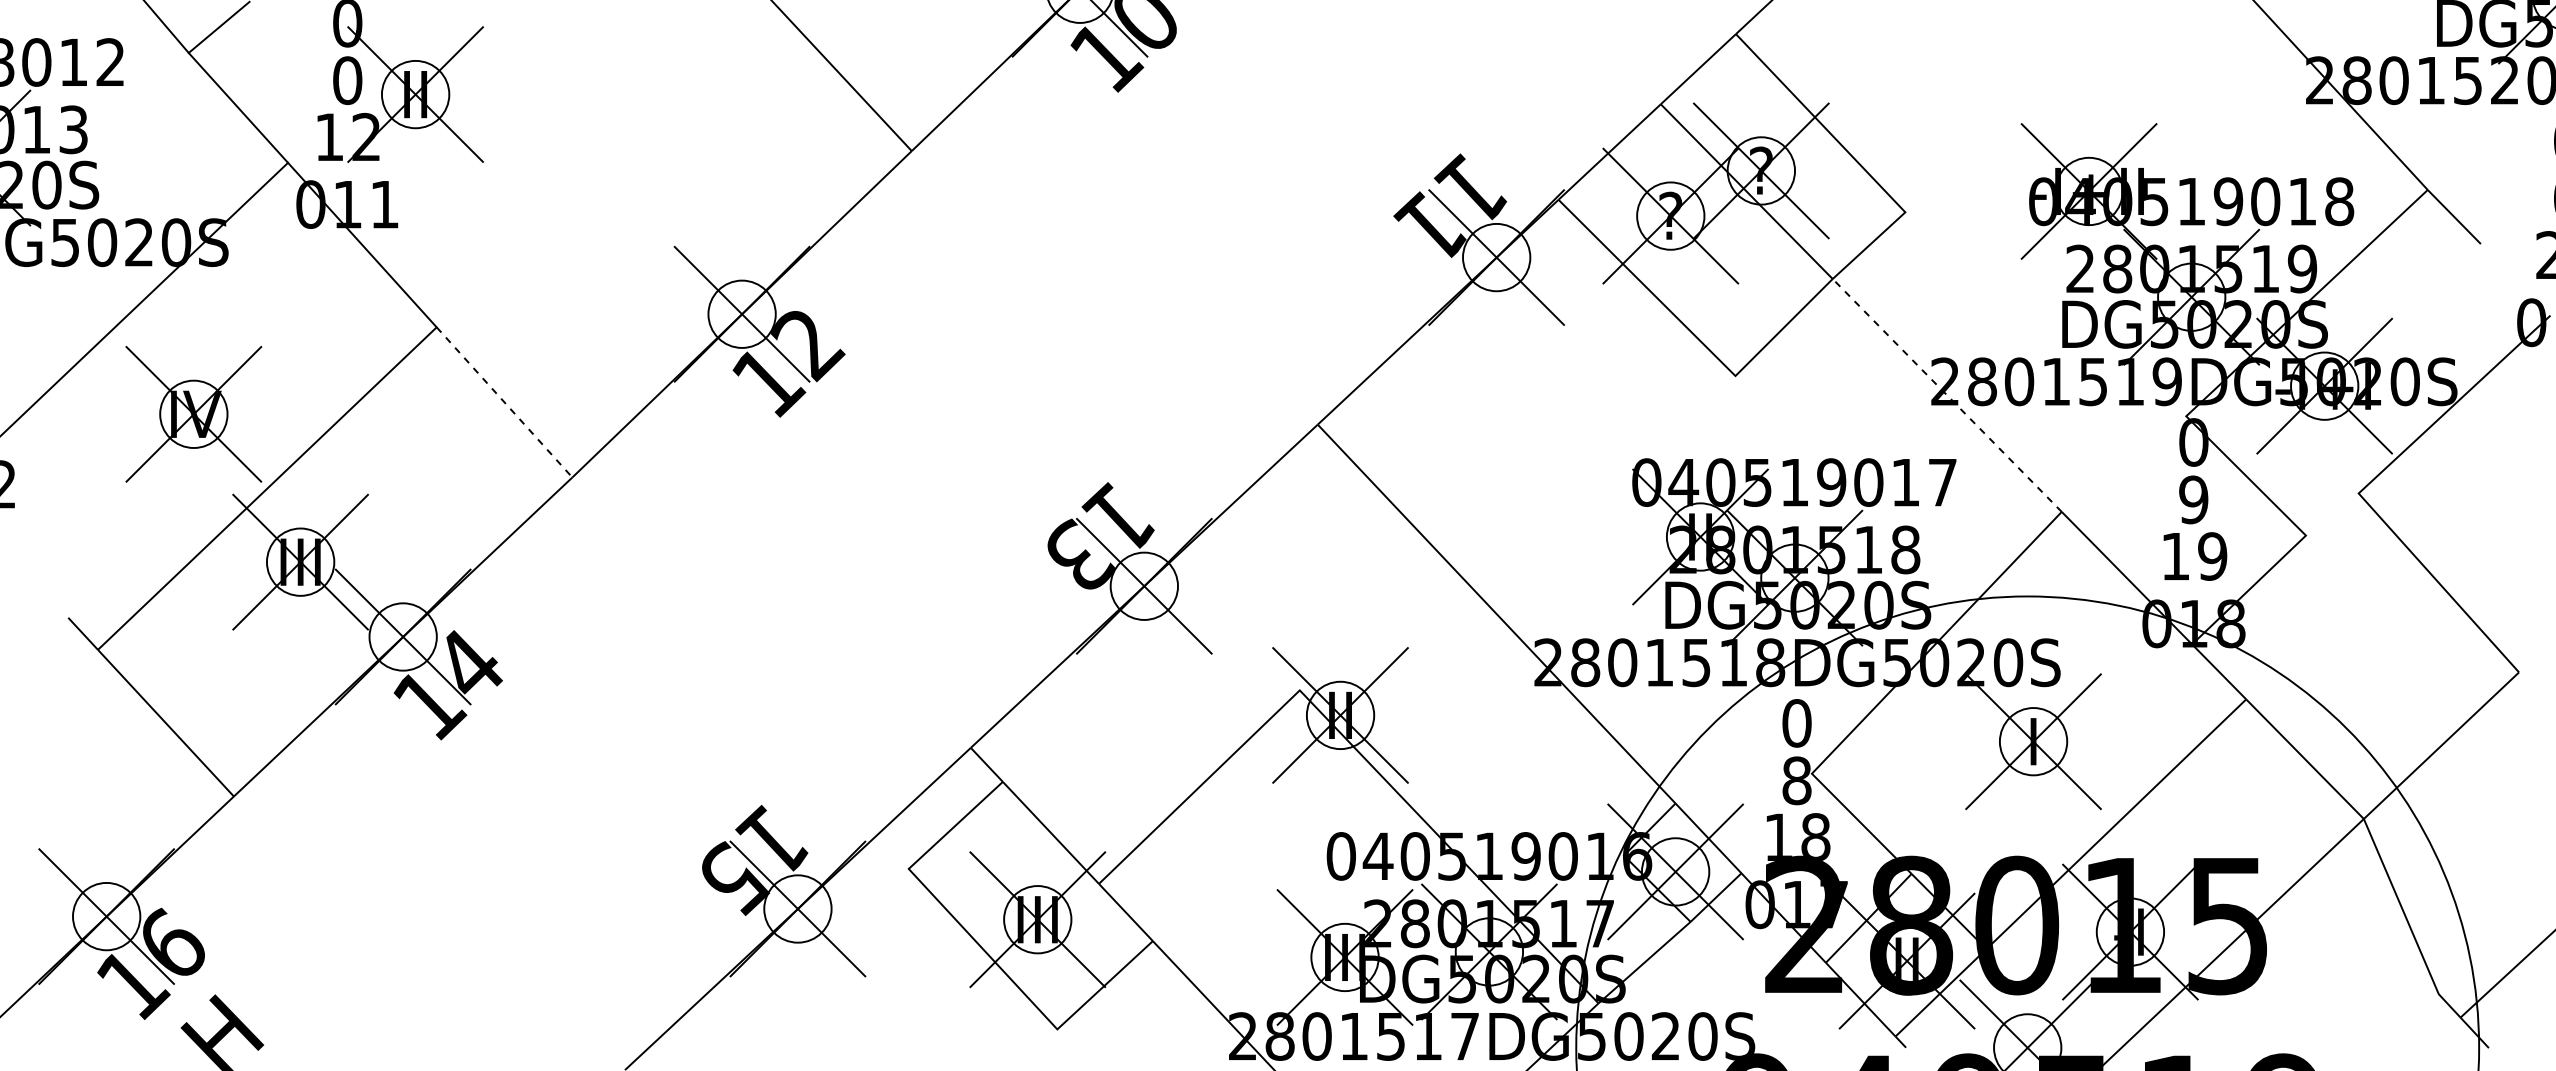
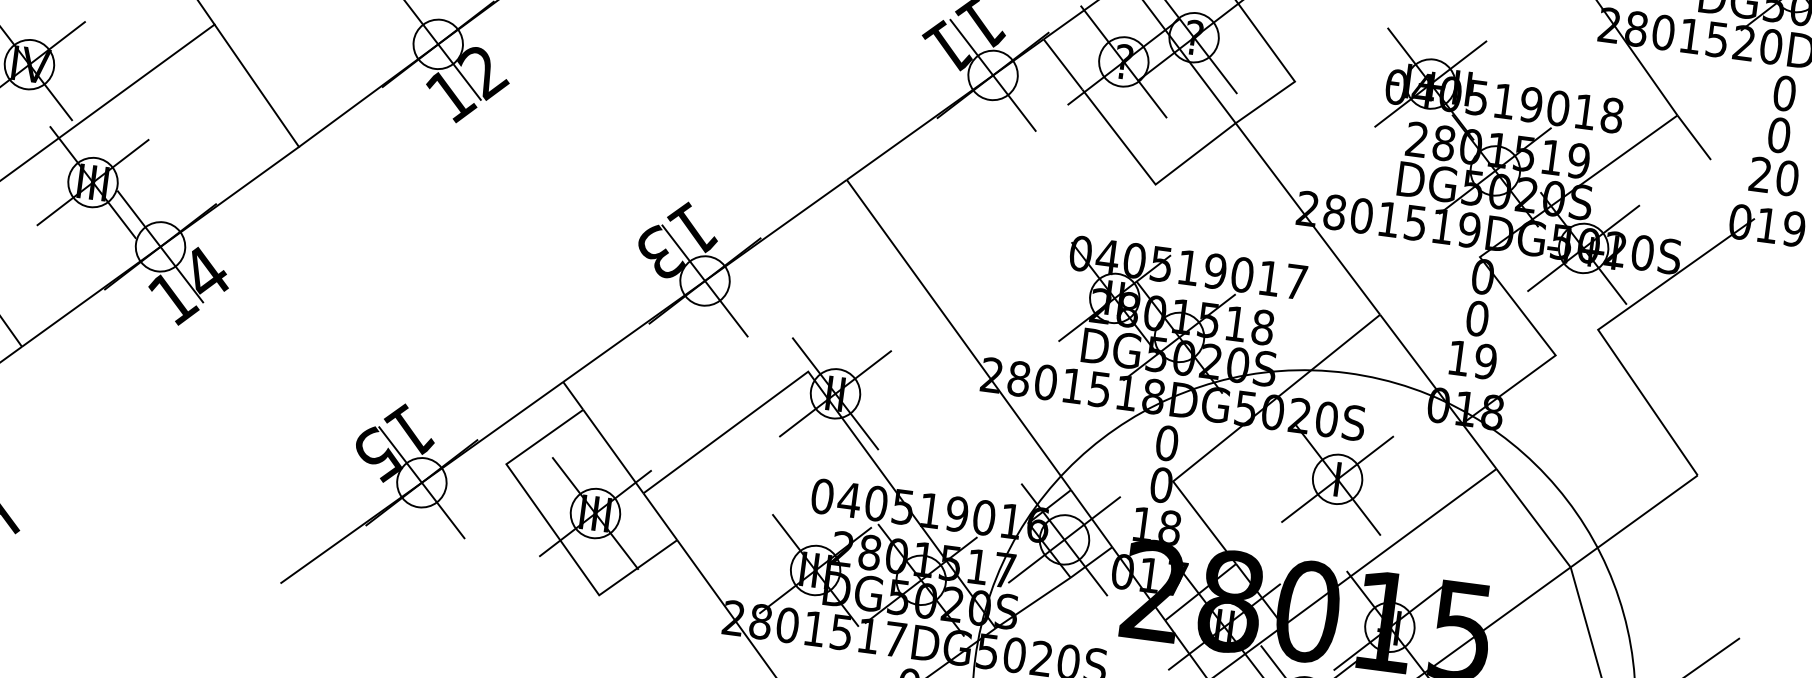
line: (1946, 395) -> (1307, 218), dashed -> solid
line: (504, 402) -> (256, 85), dashed -> solid
text: (2193, 499) -> (1477, 318), 9 -> 0
text: (1796, 780) -> (1161, 484), 8 -> 0

